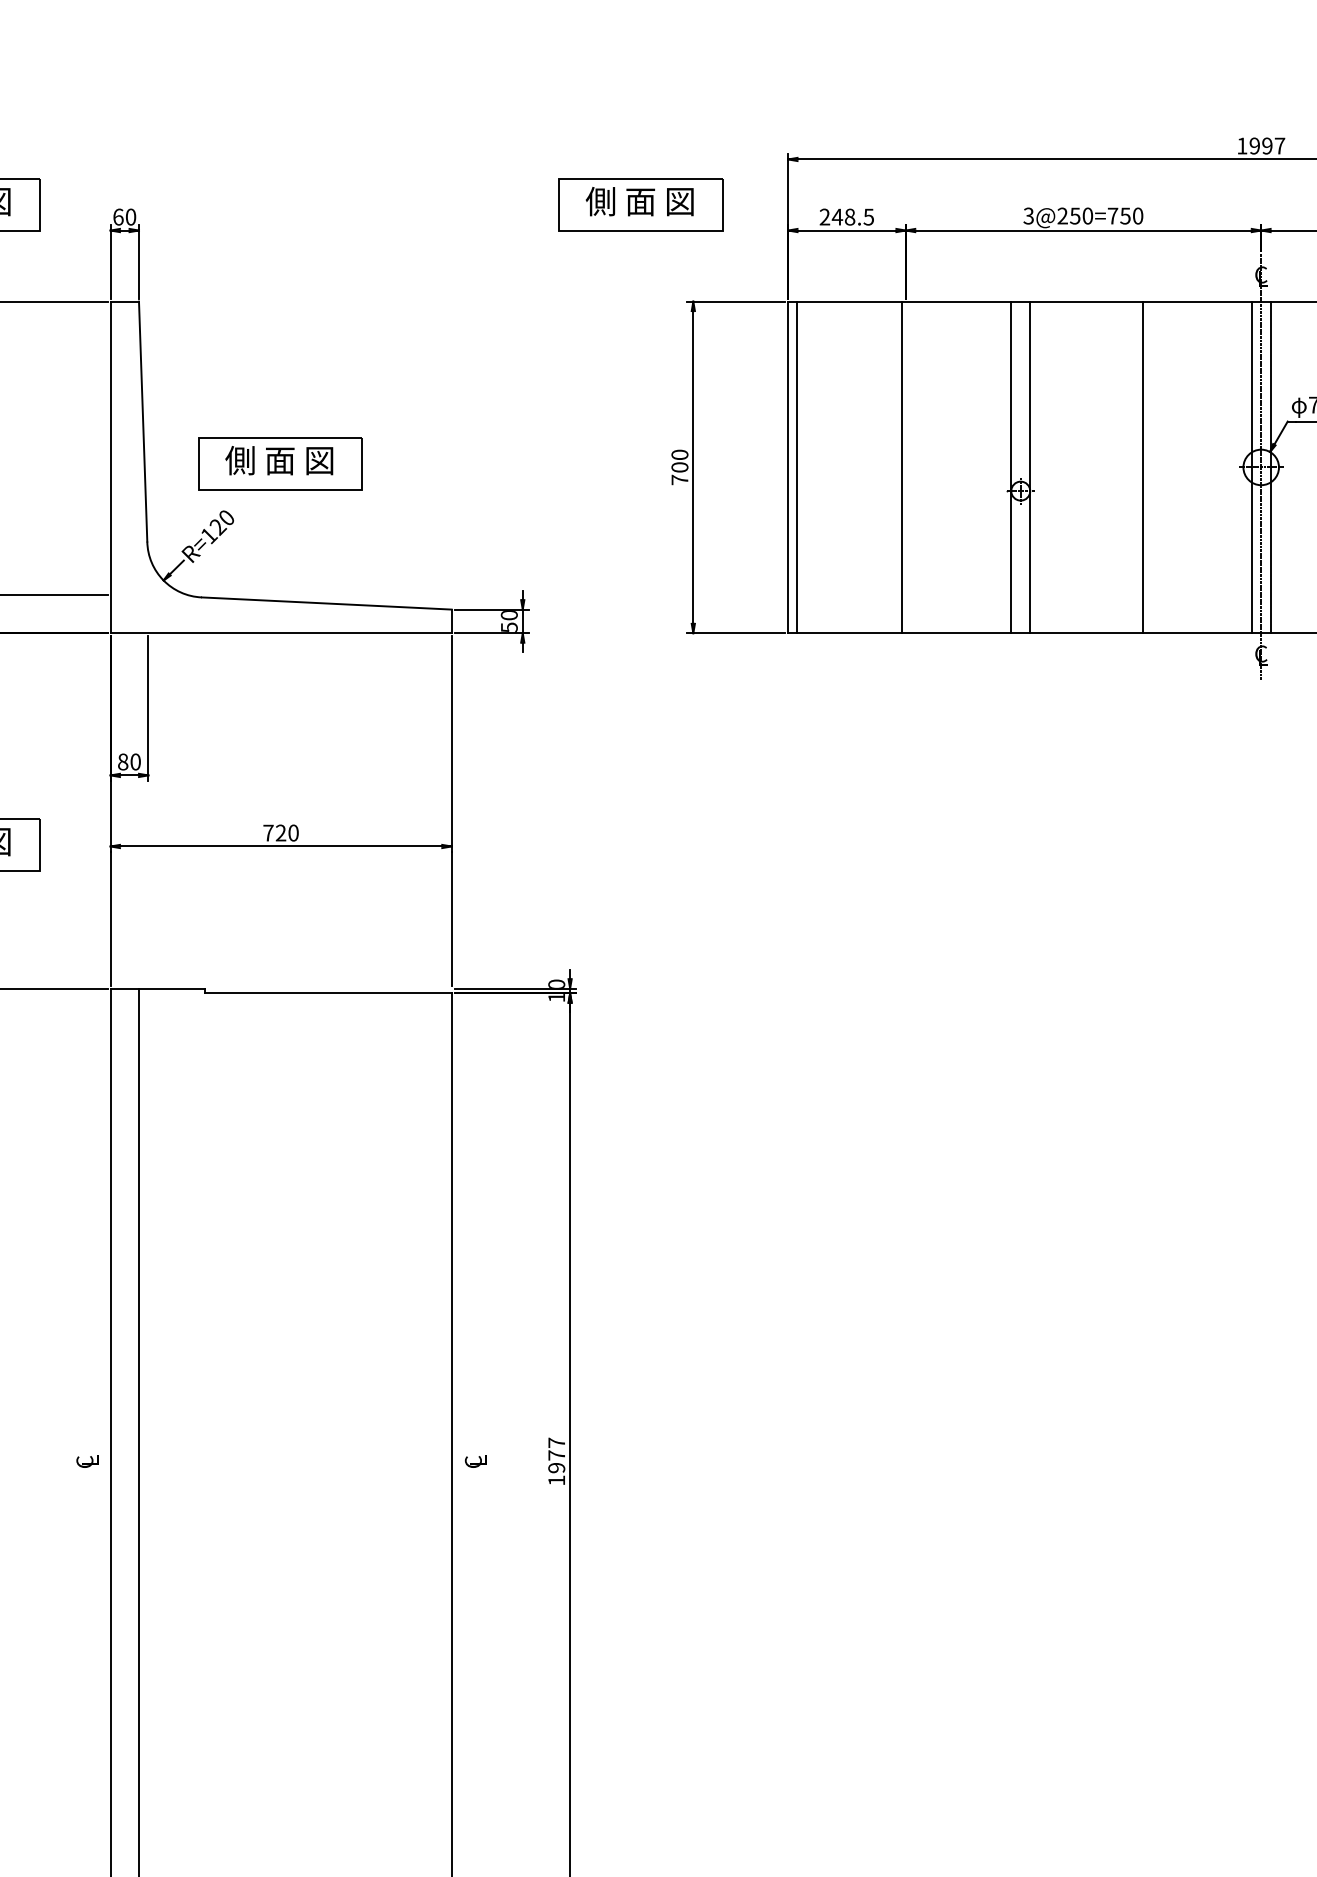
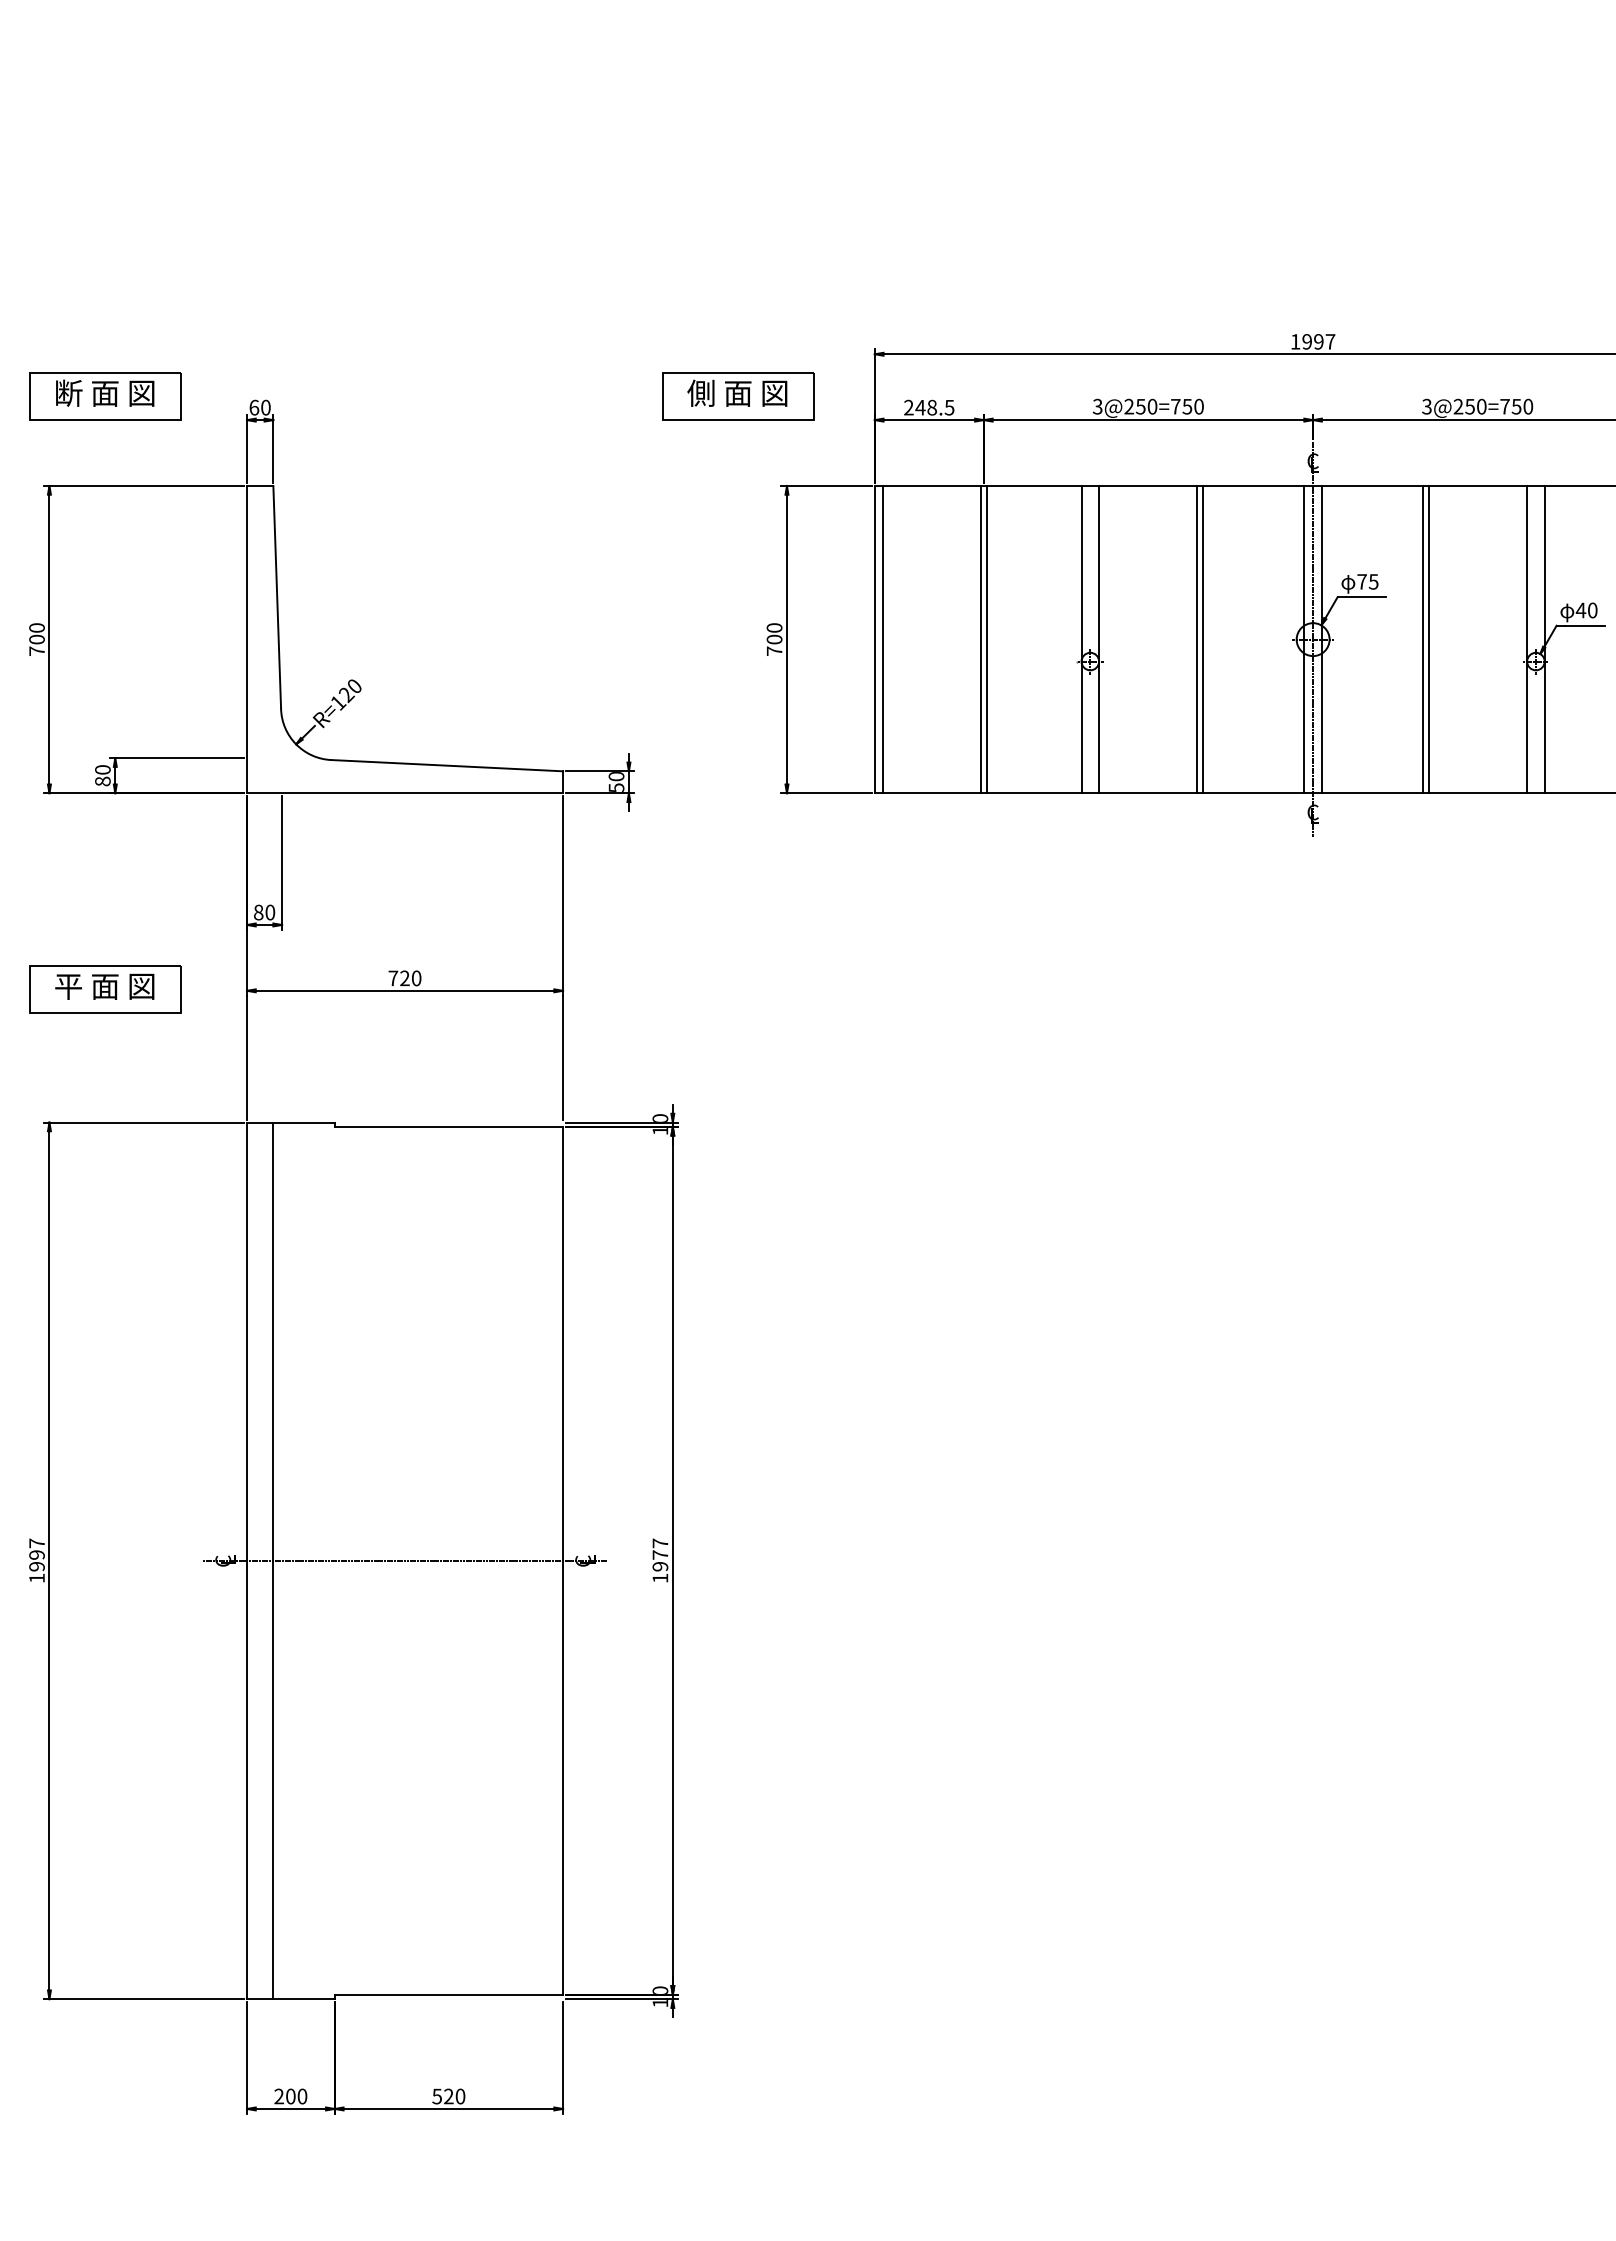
part: (280, 464) -> (404, 636), removed
line: (909, 467) -> (987, 639), added
line: (1135, 467) -> (1196, 639), added
line: (281, 1461) -> (405, 1560), added

